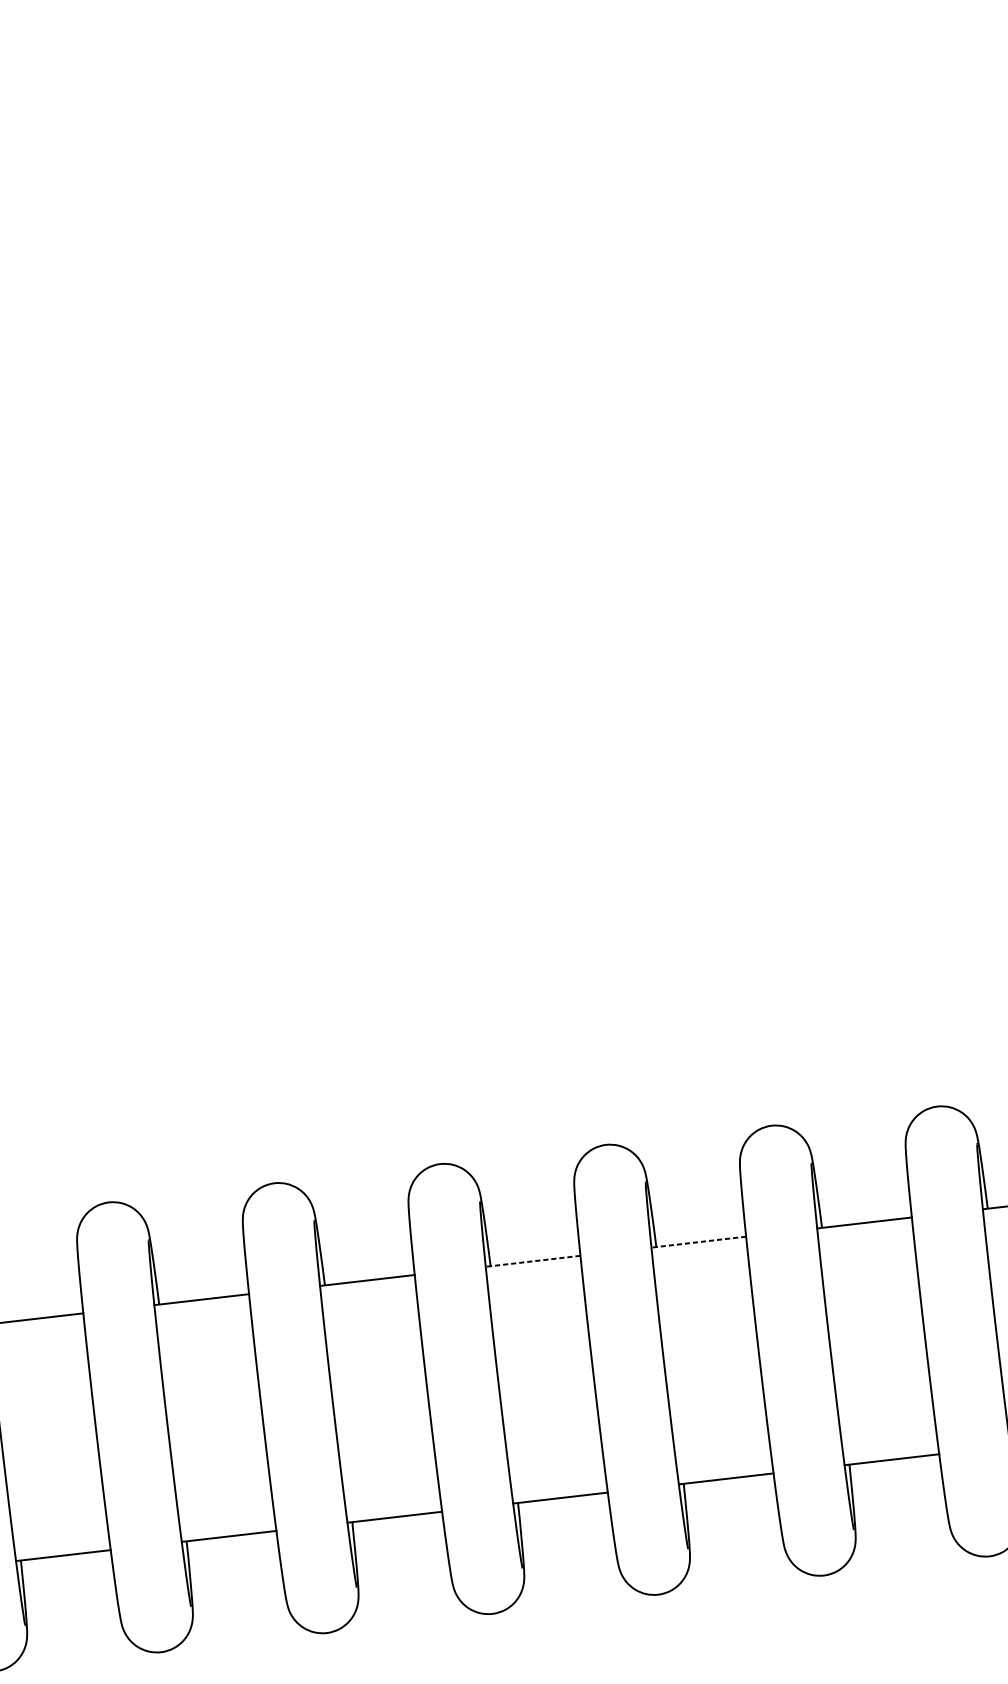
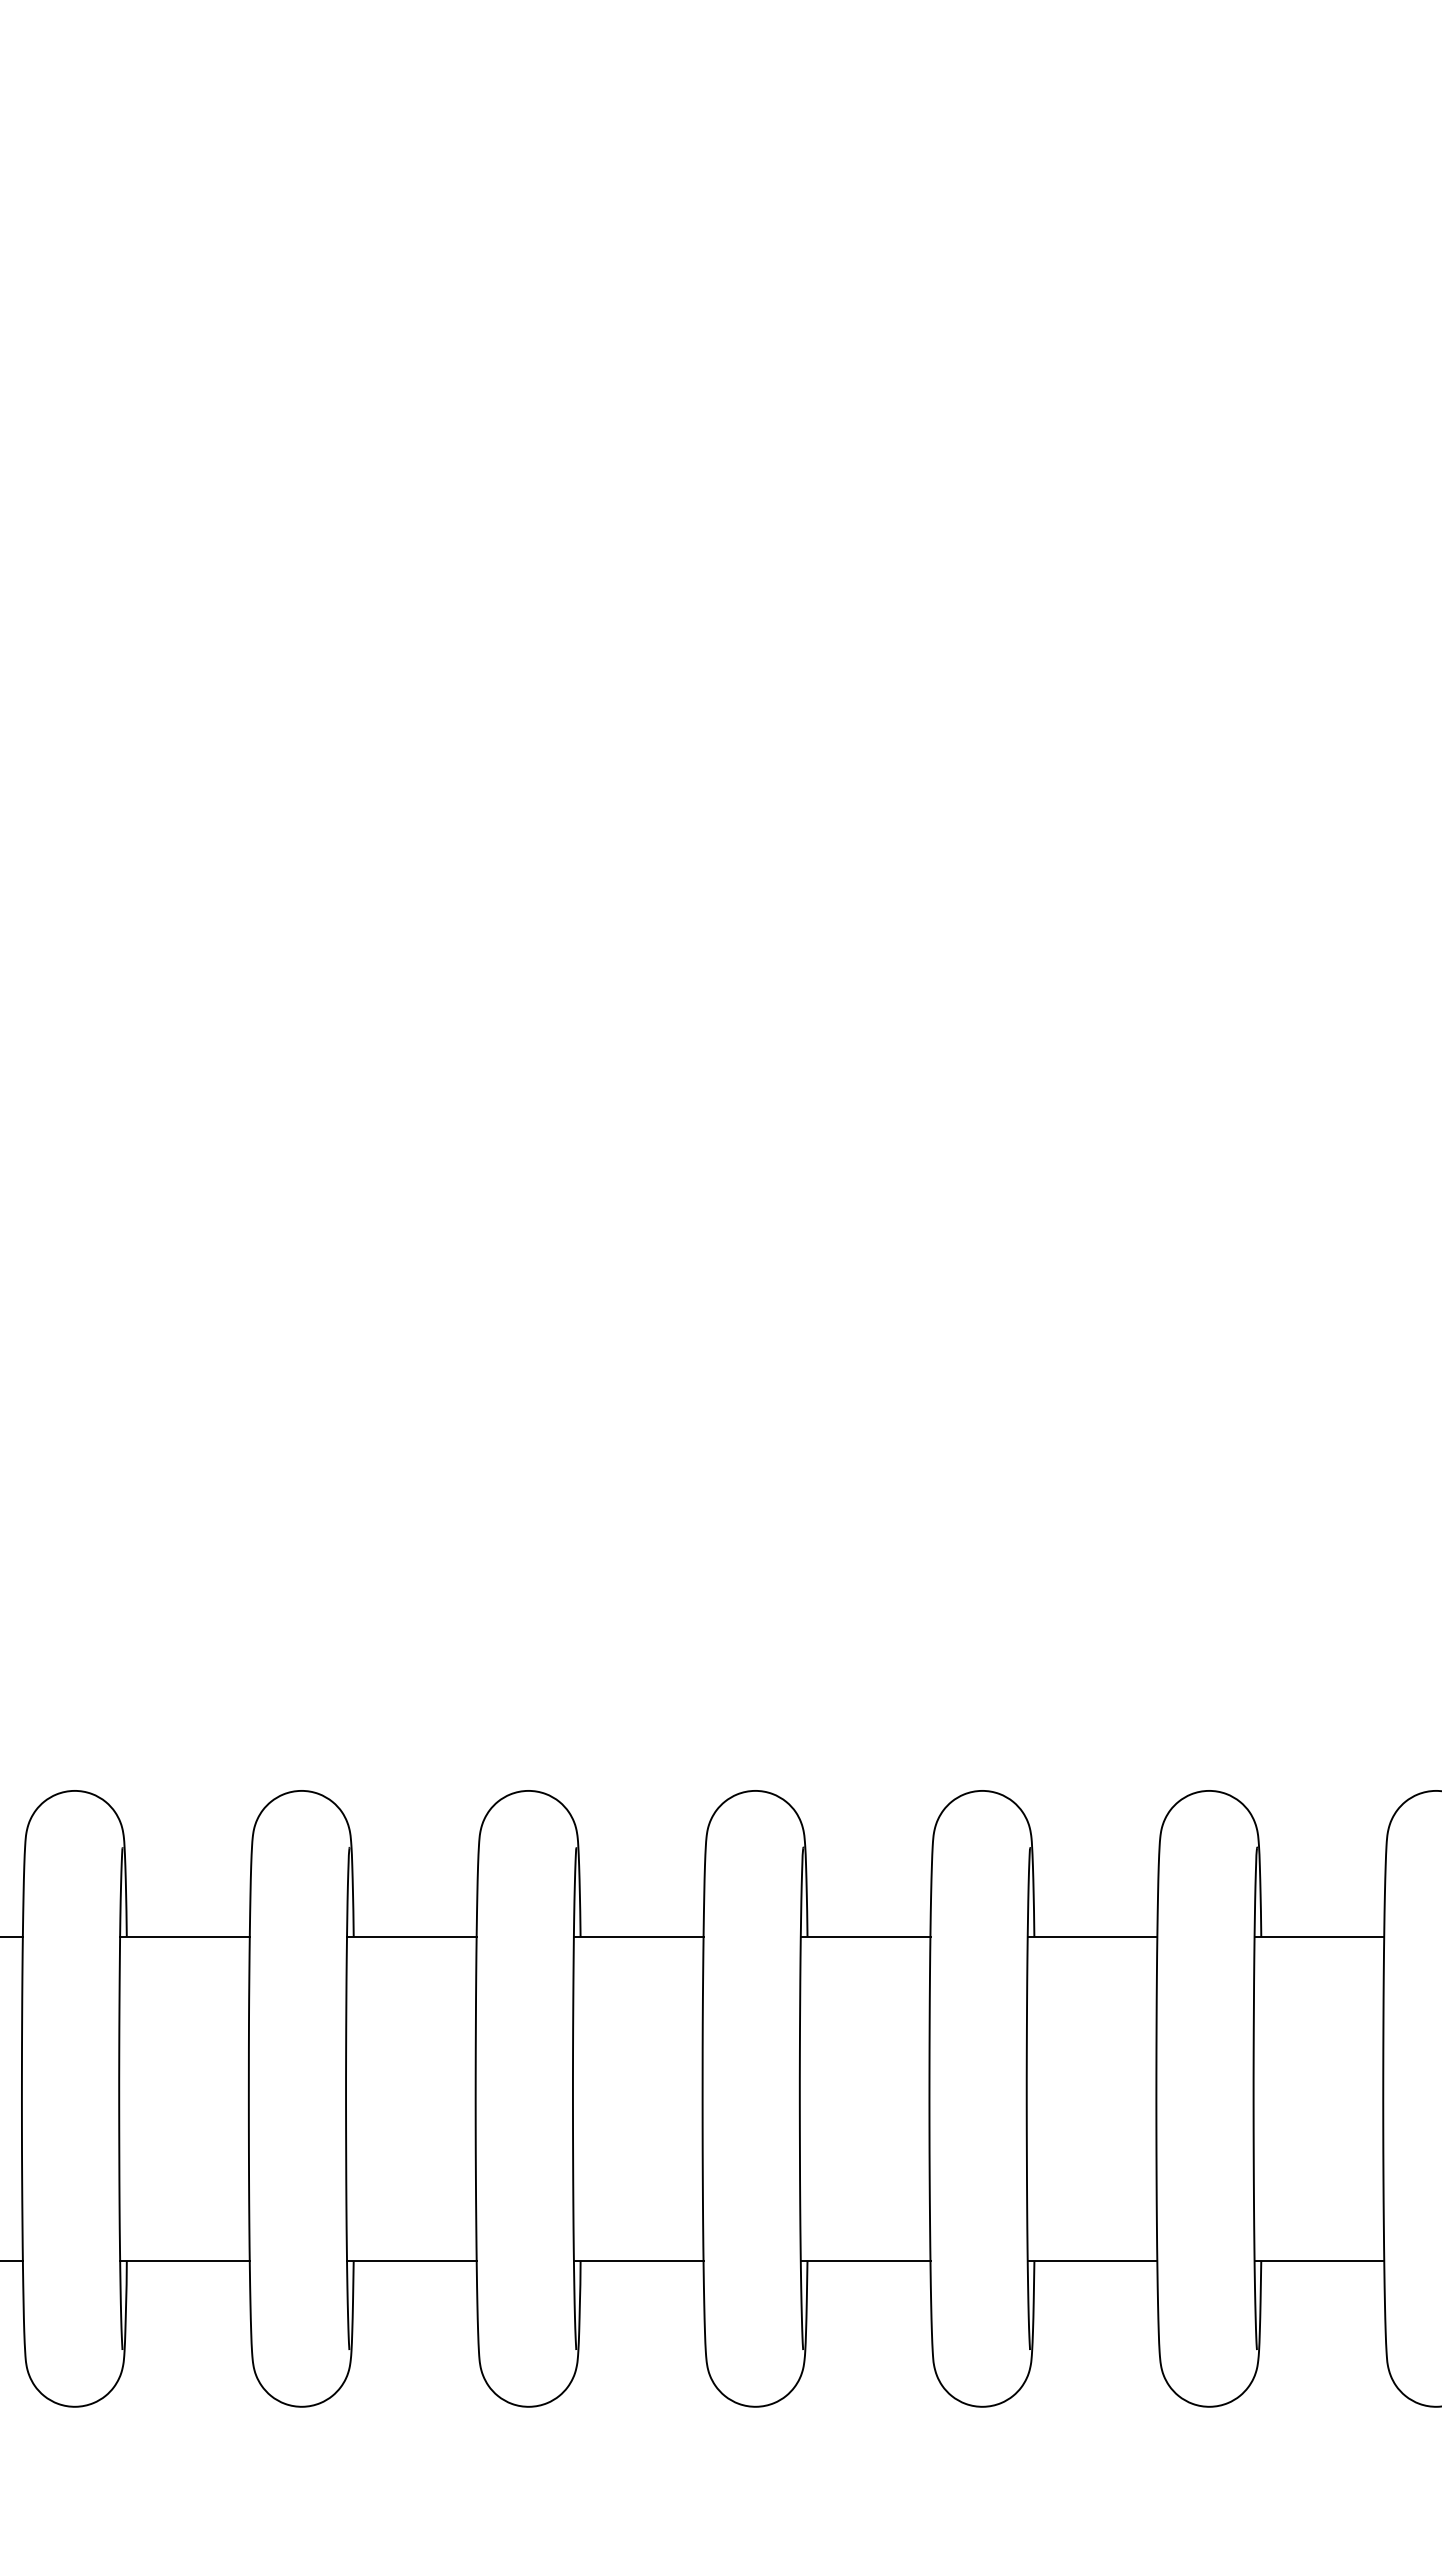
line: (698, 1241) -> (865, 1936), dashed -> solid
line: (532, 1261) -> (638, 1936), dashed -> solid

